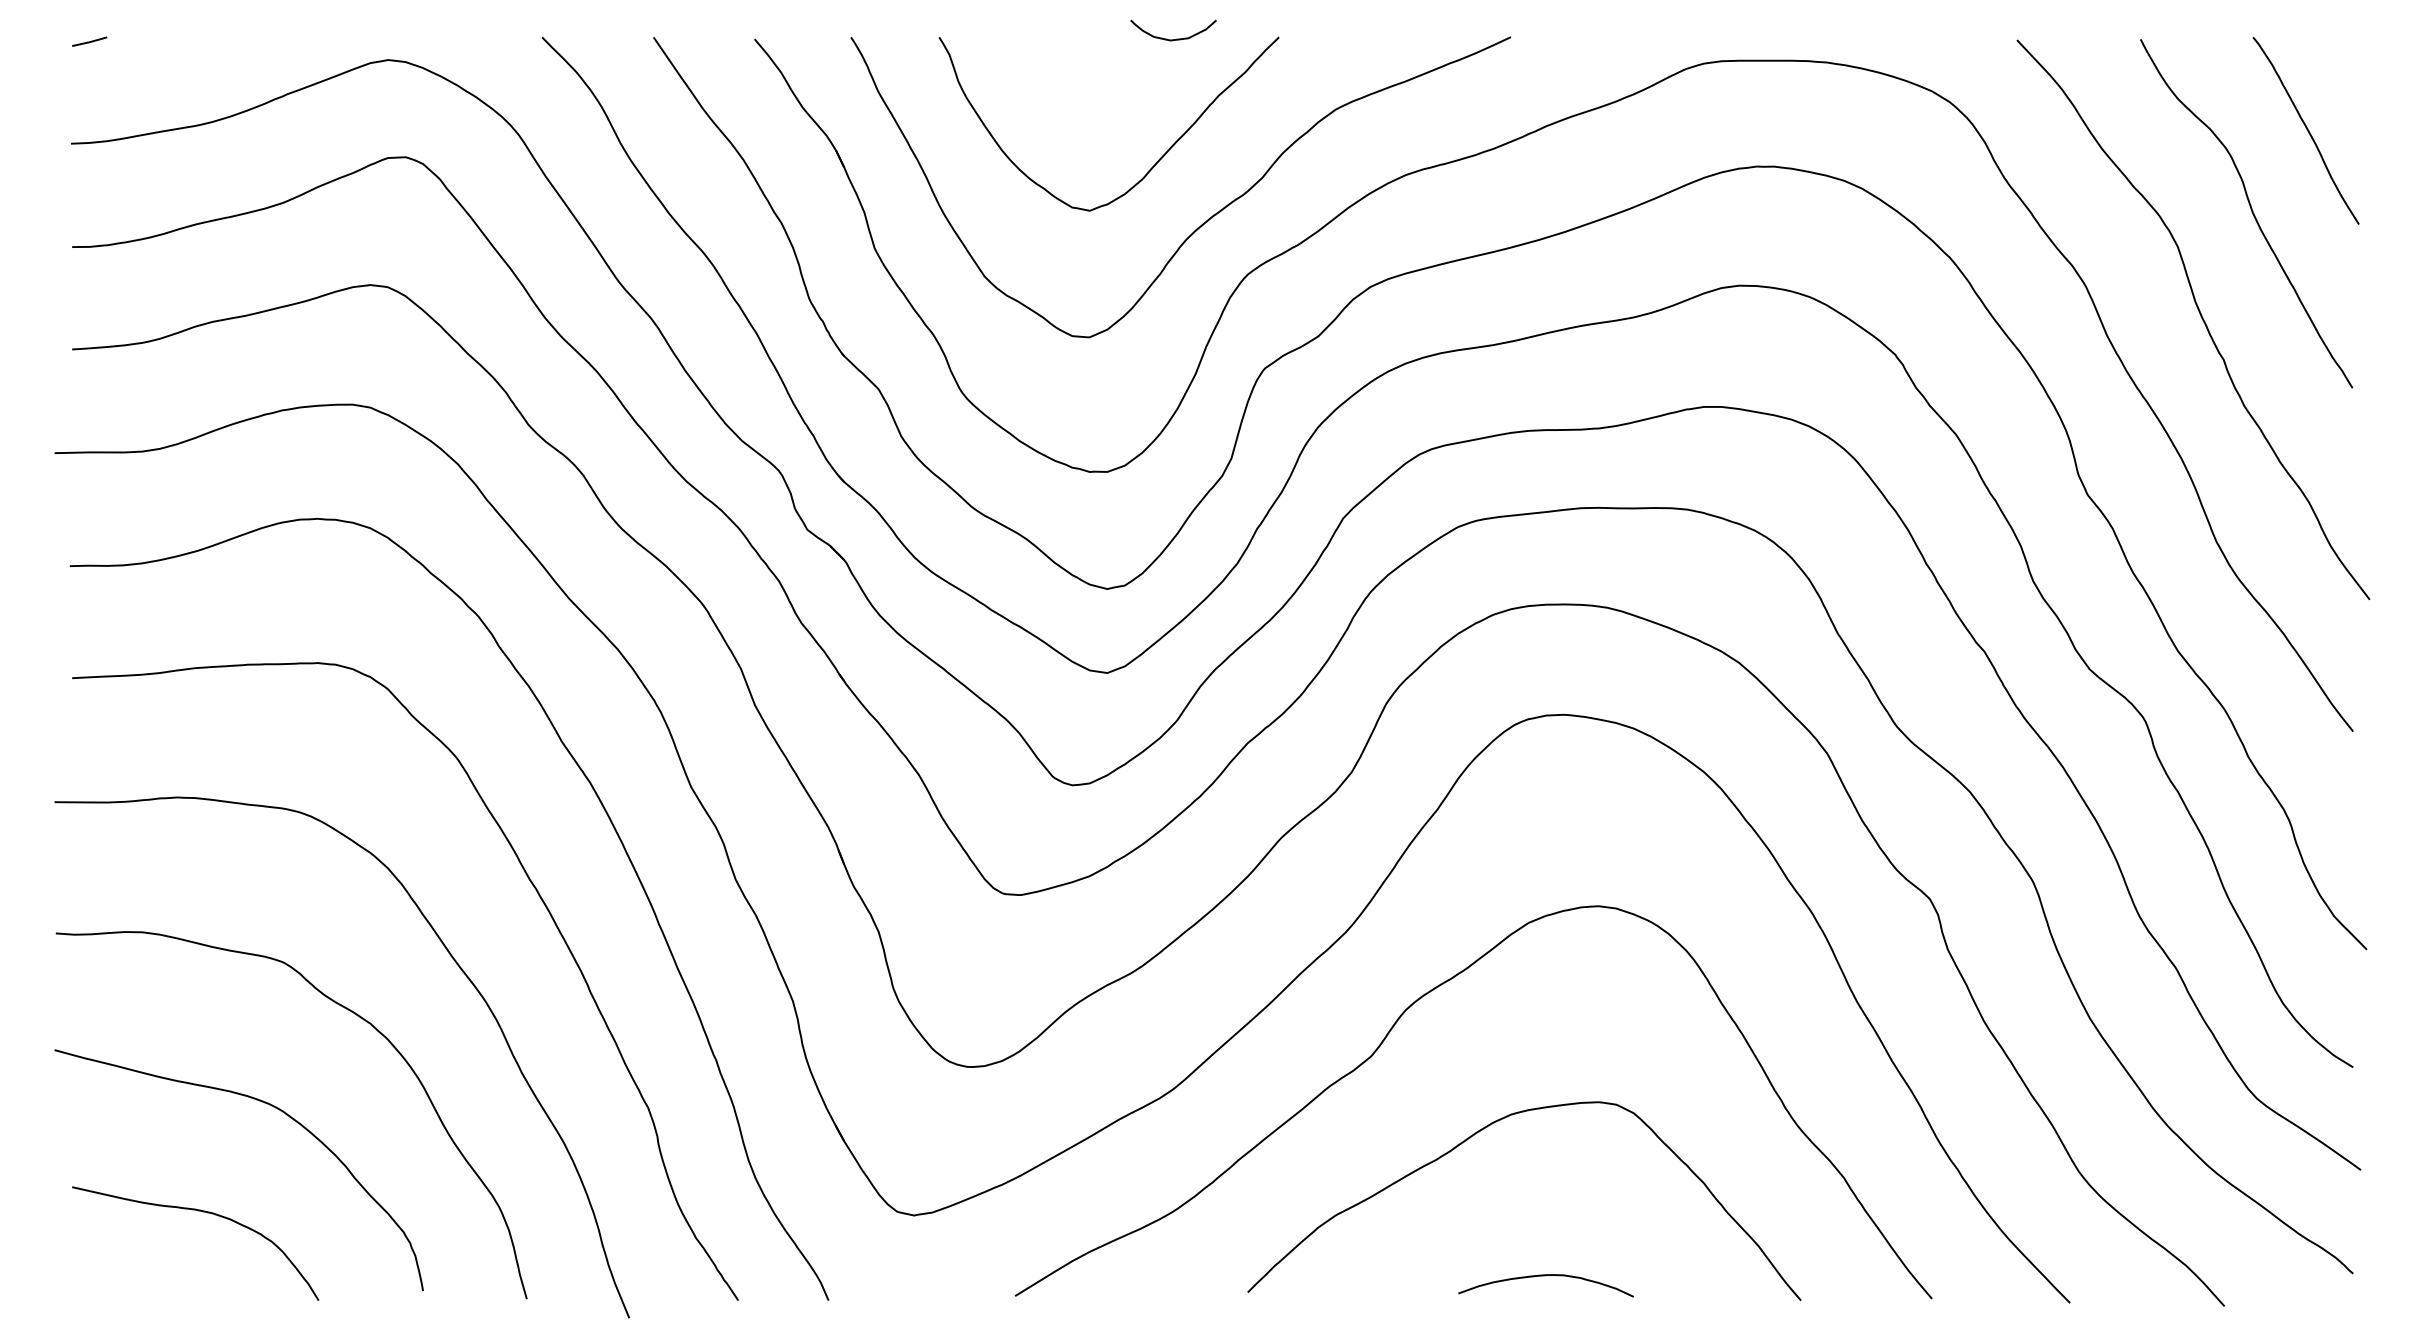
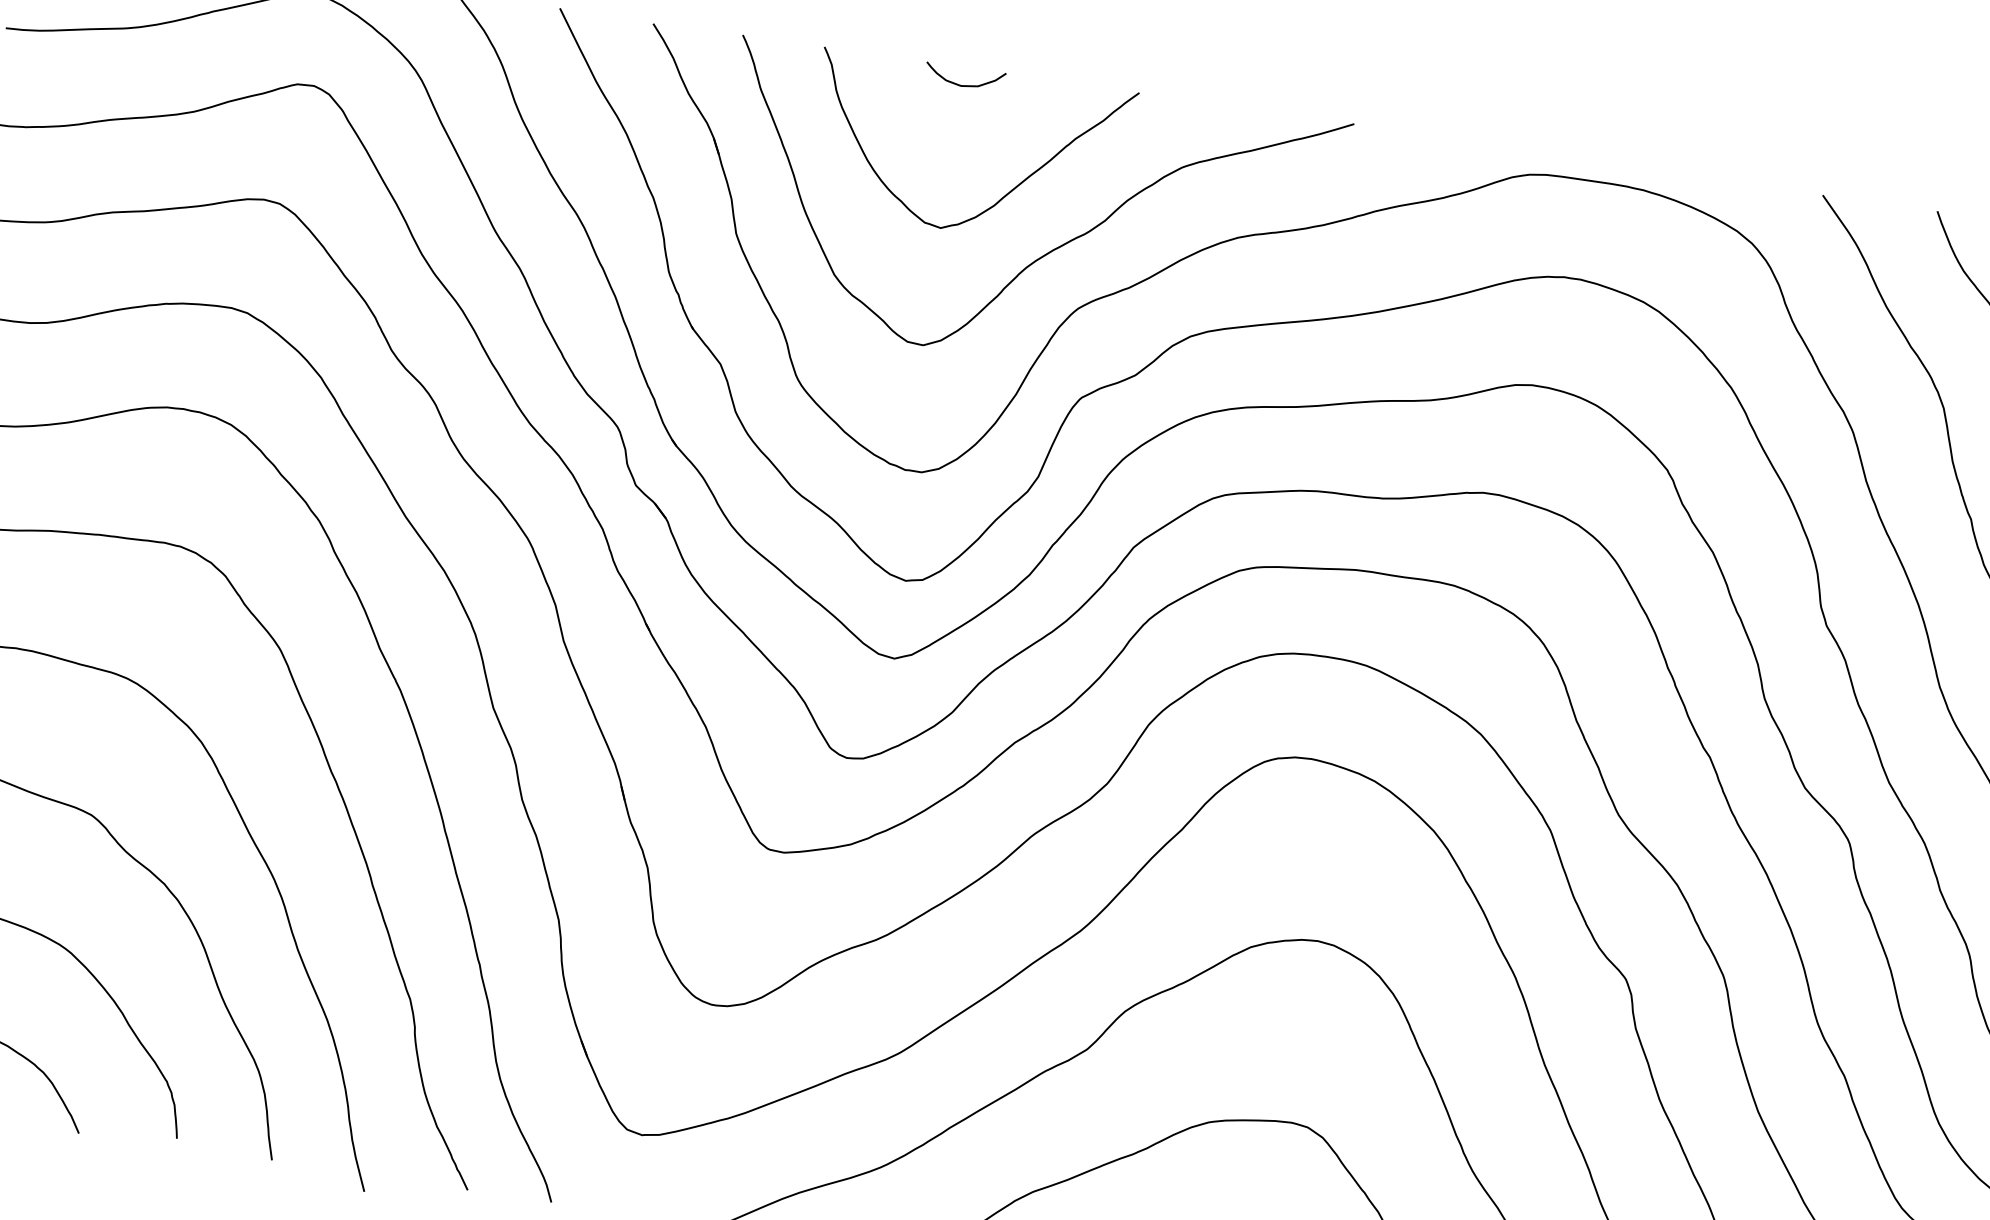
curve: (1176, 38) -> (966, 84), moved

